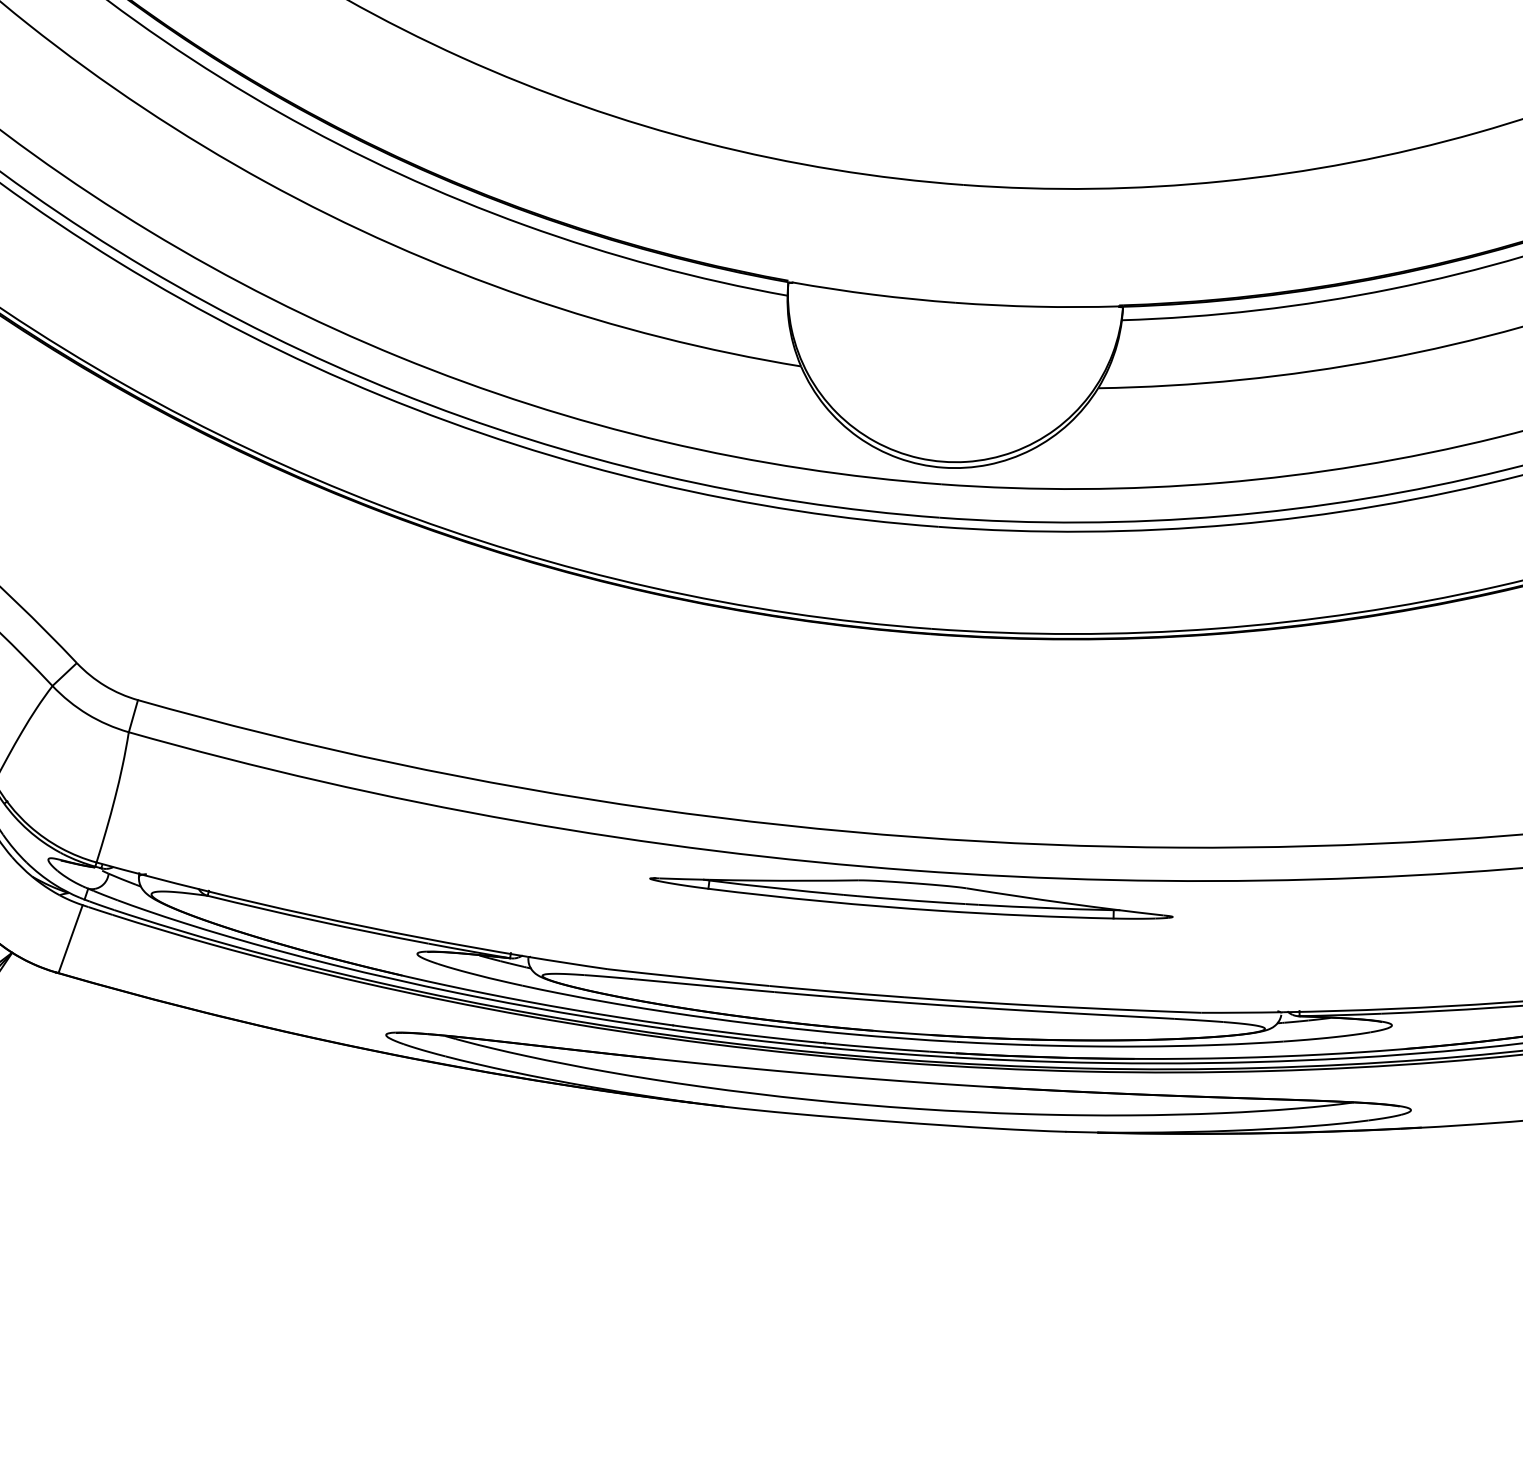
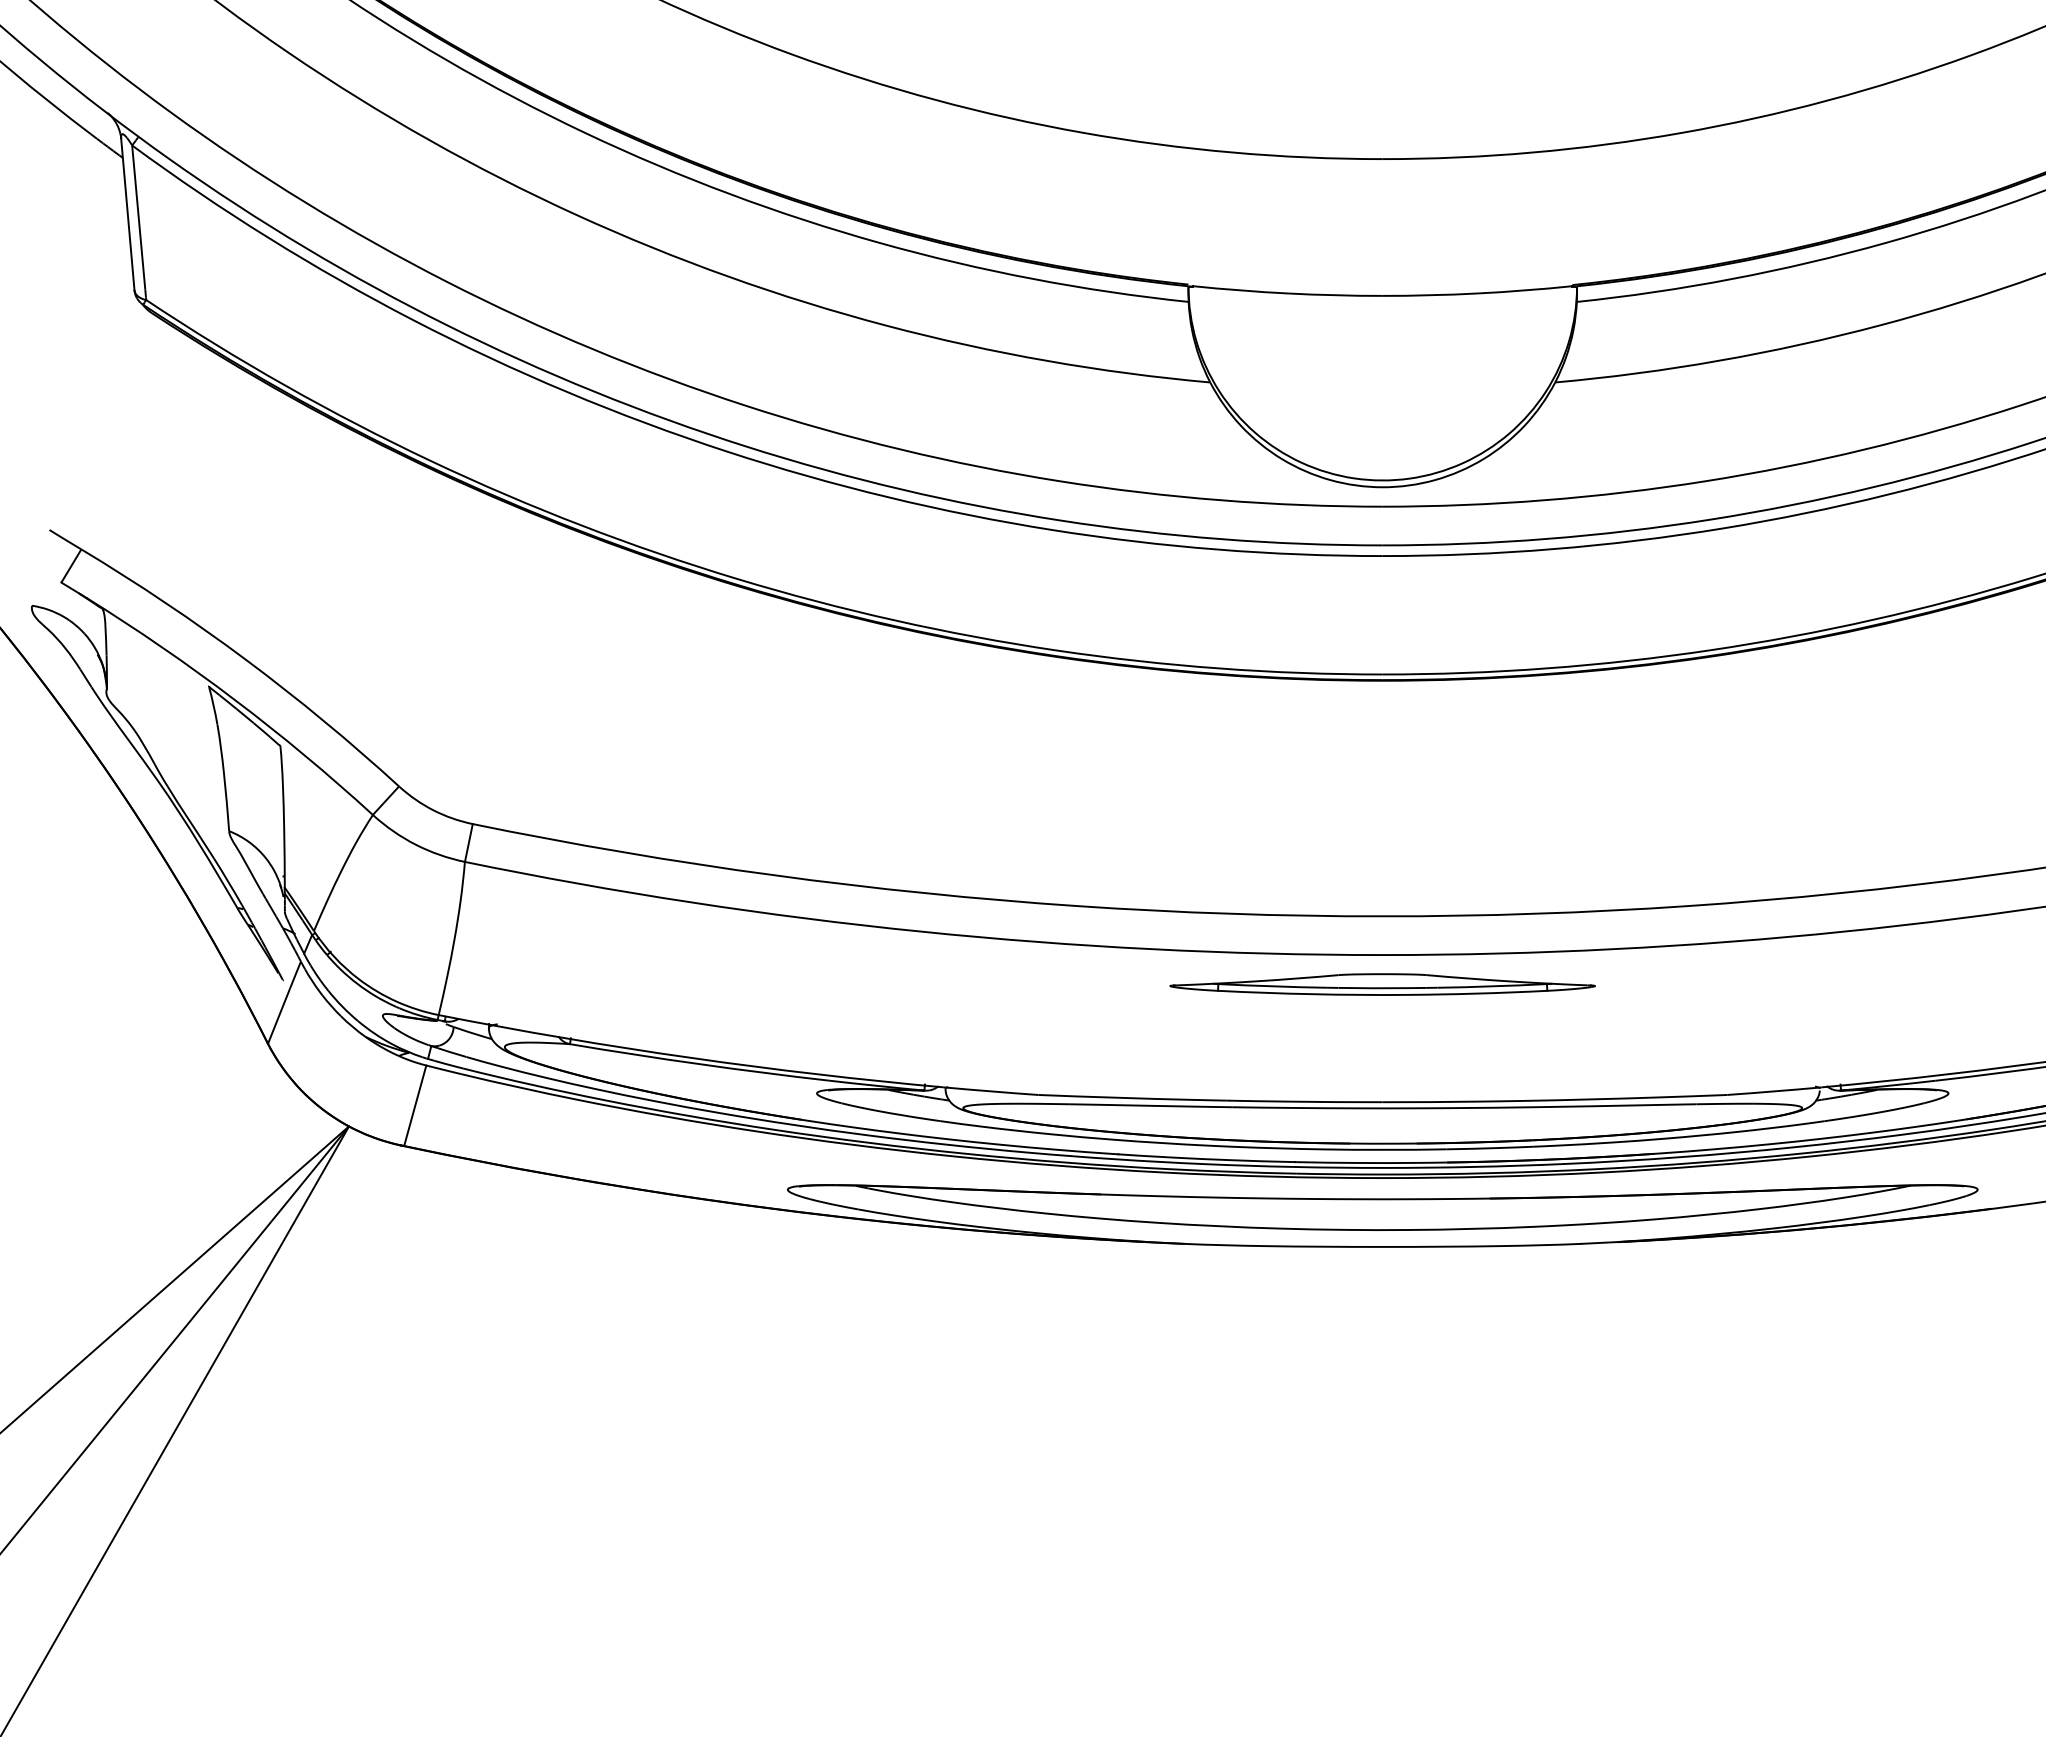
part: (911, 895) -> (1382, 984), size x0.7

